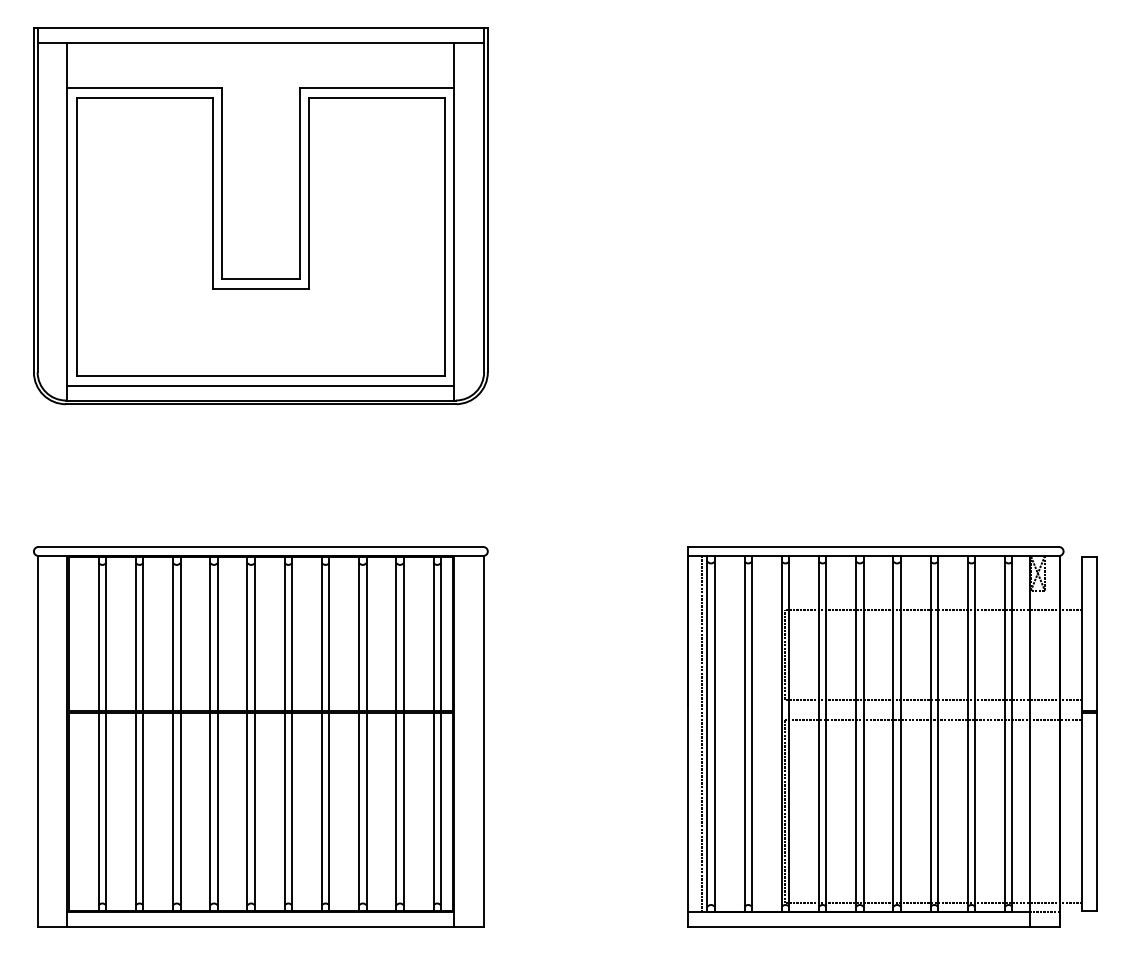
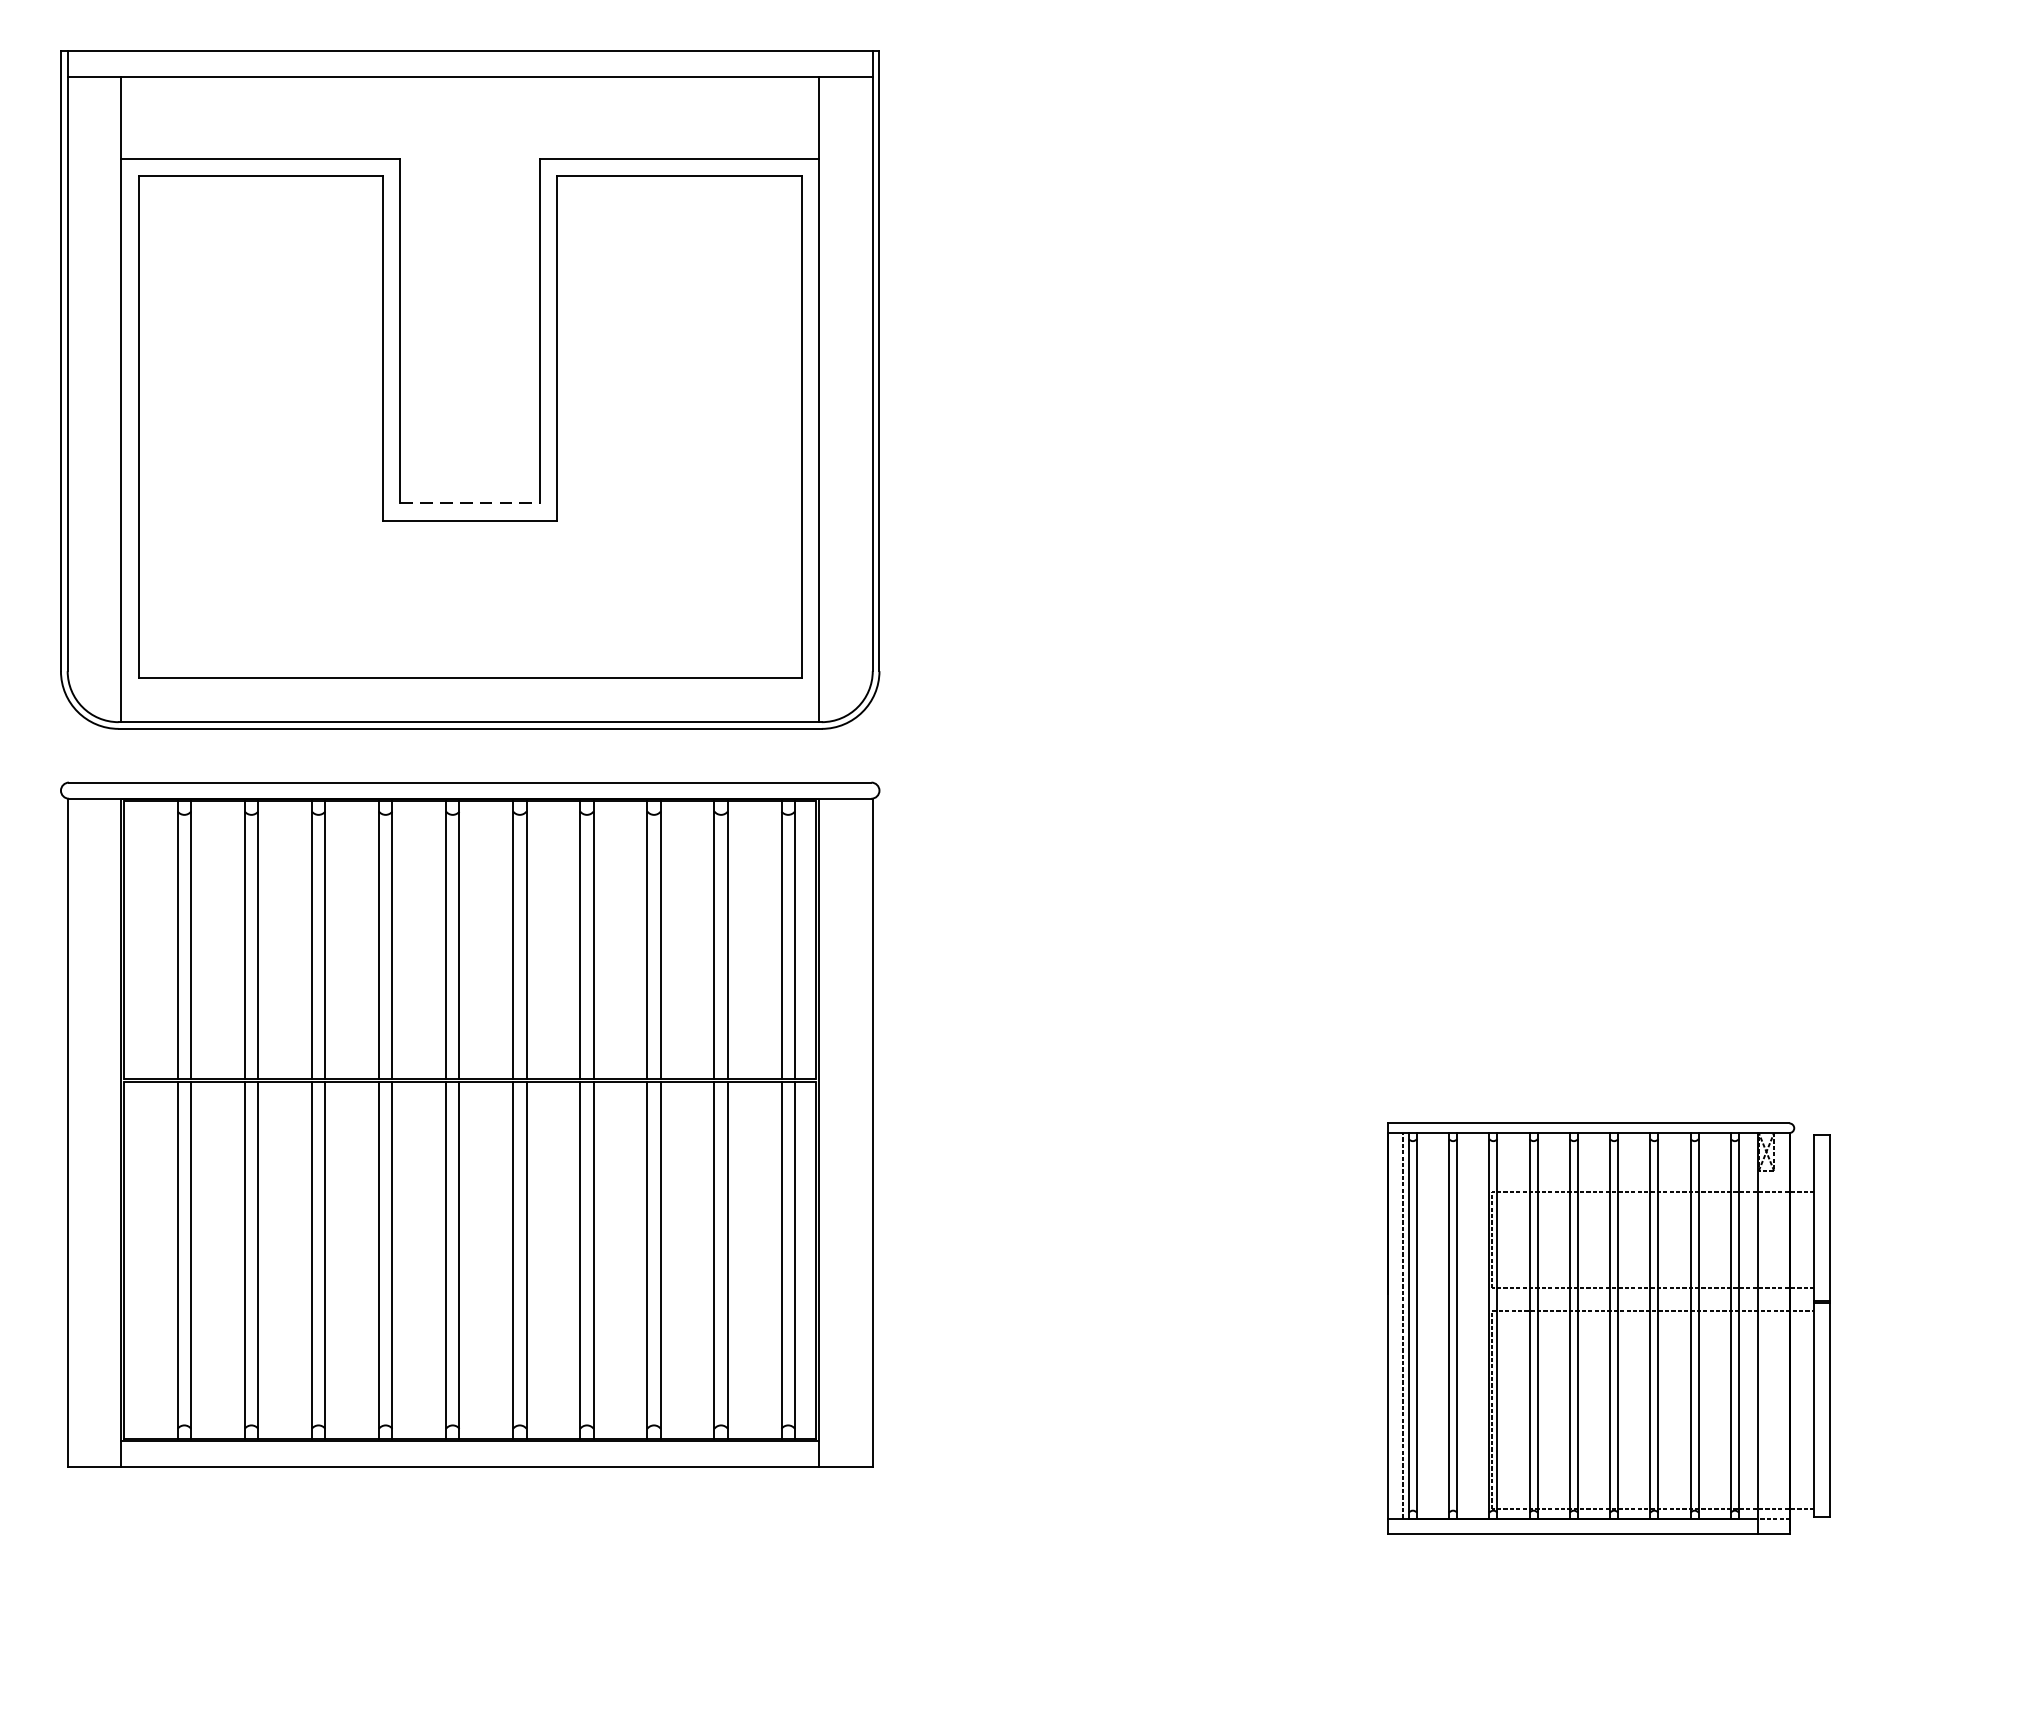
line: (260, 279) -> (469, 503), solid -> dashed
line: (260, 385) -> (469, 695), removed
part: (260, 736) -> (469, 1124), moved
part: (892, 736) -> (1609, 1328), size x0.6

